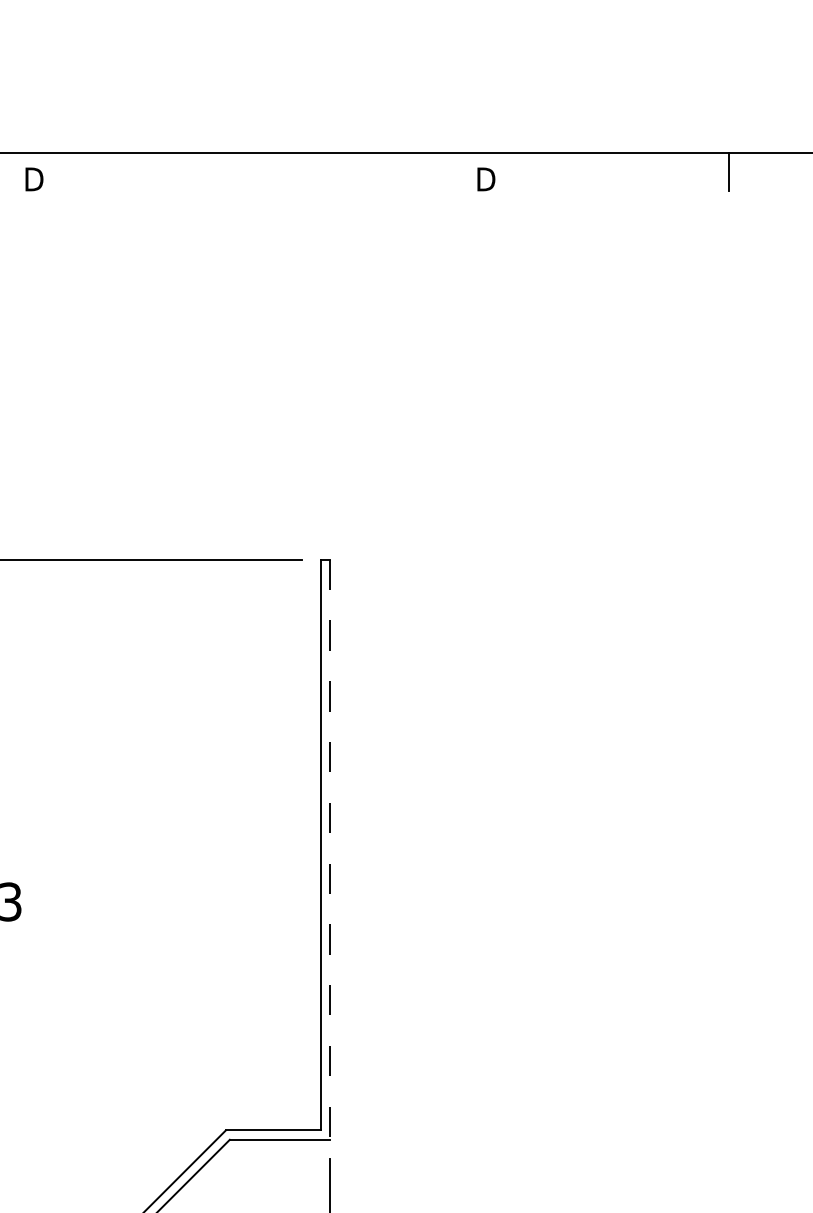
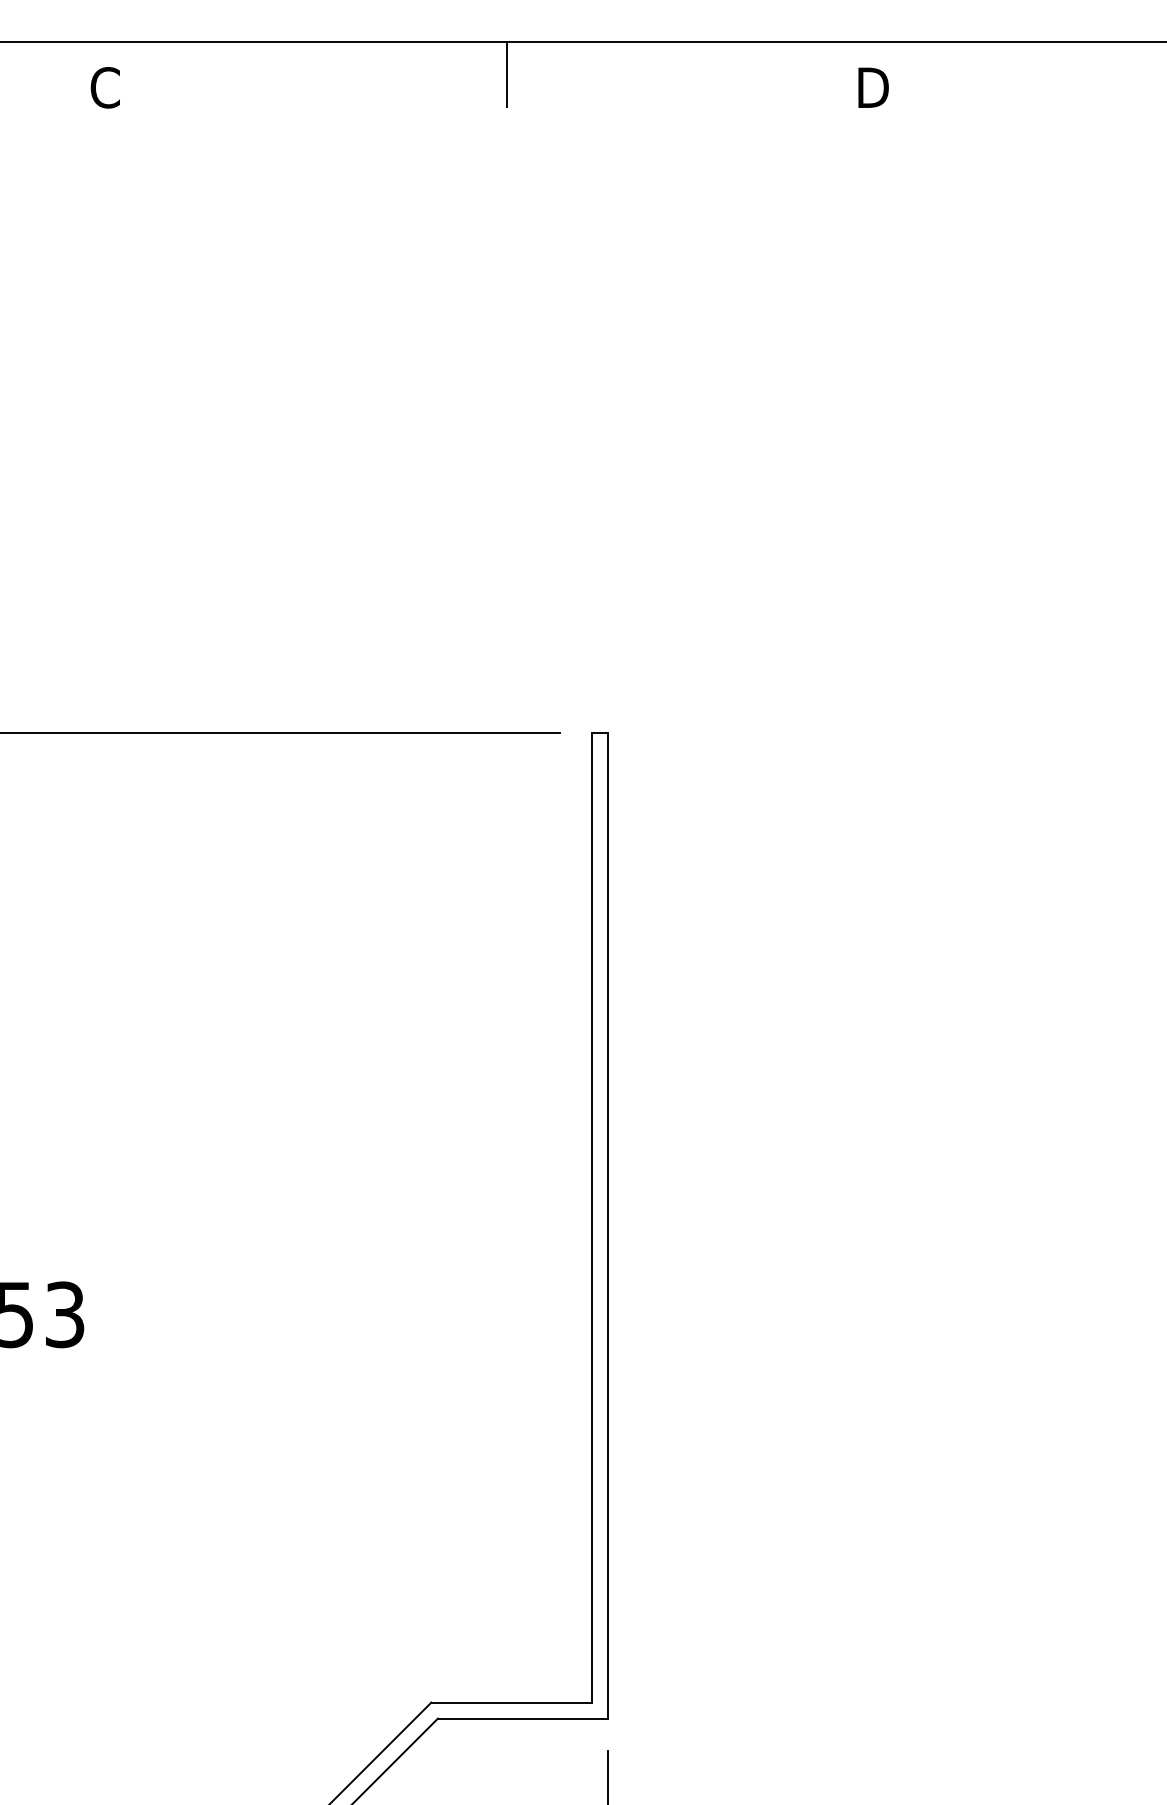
line: (270, 171) -> (507, 74), added
text: (34, 179) -> (106, 87), D -> C
line: (330, 850) -> (608, 1227), dashed -> solid

